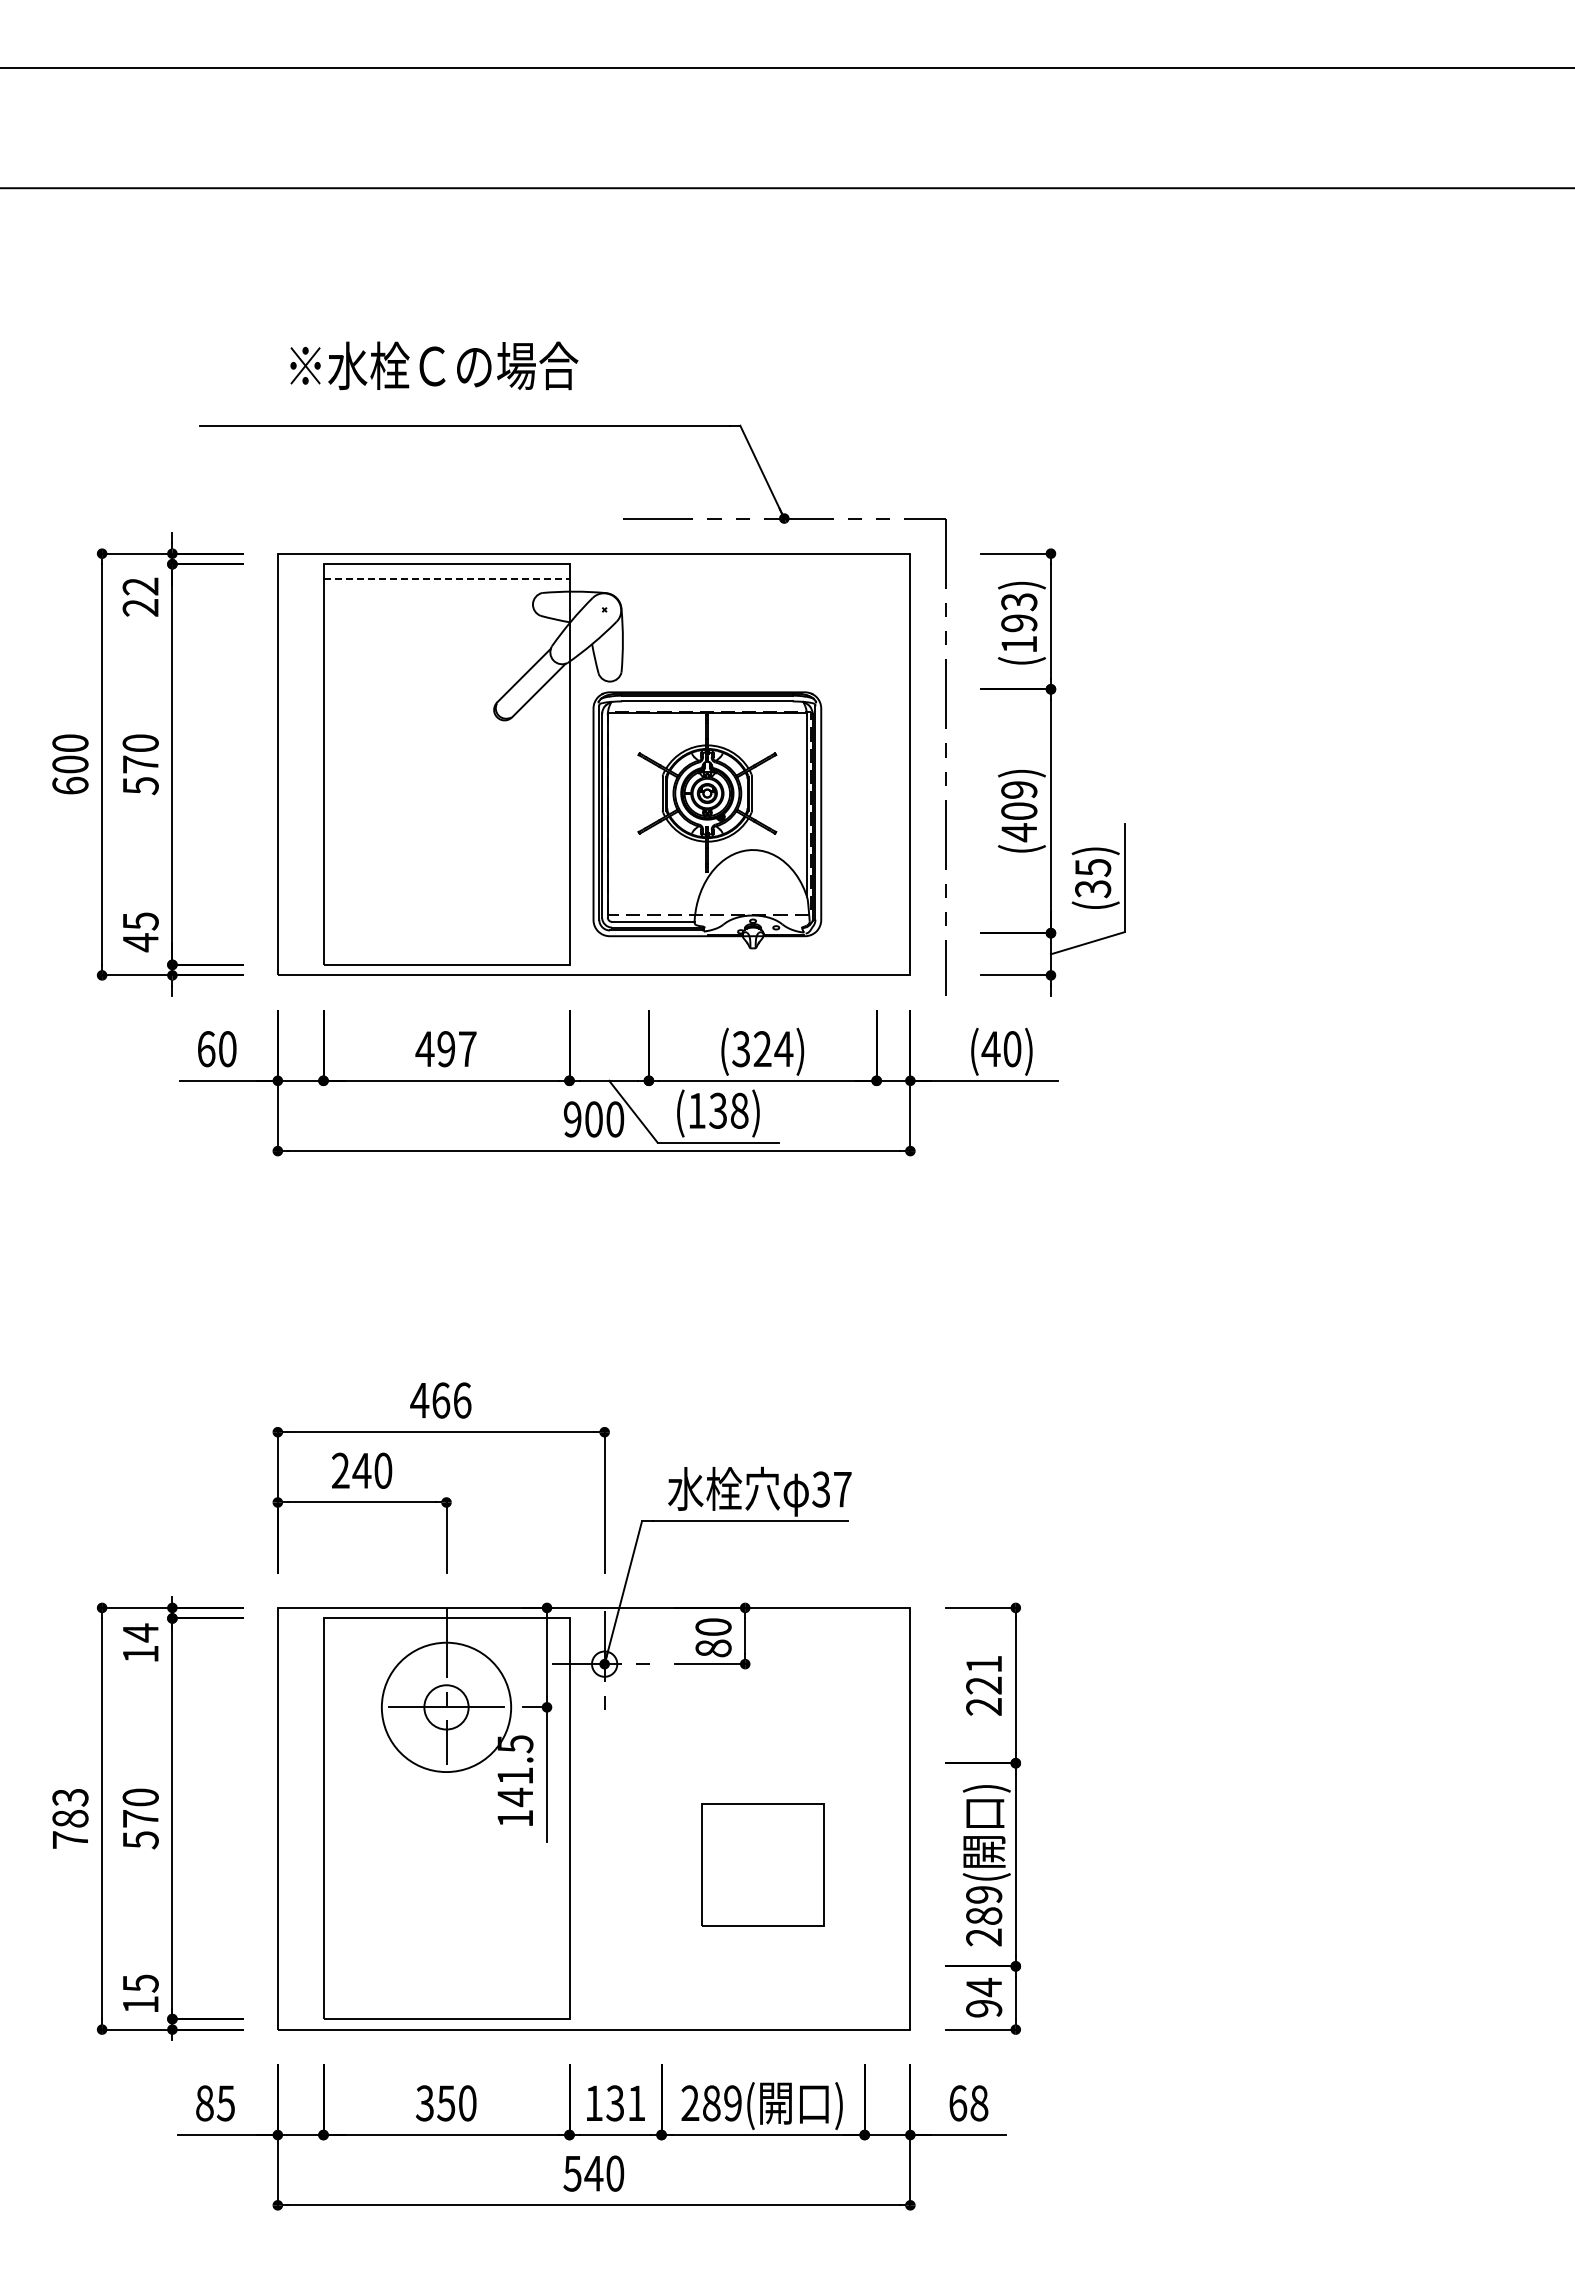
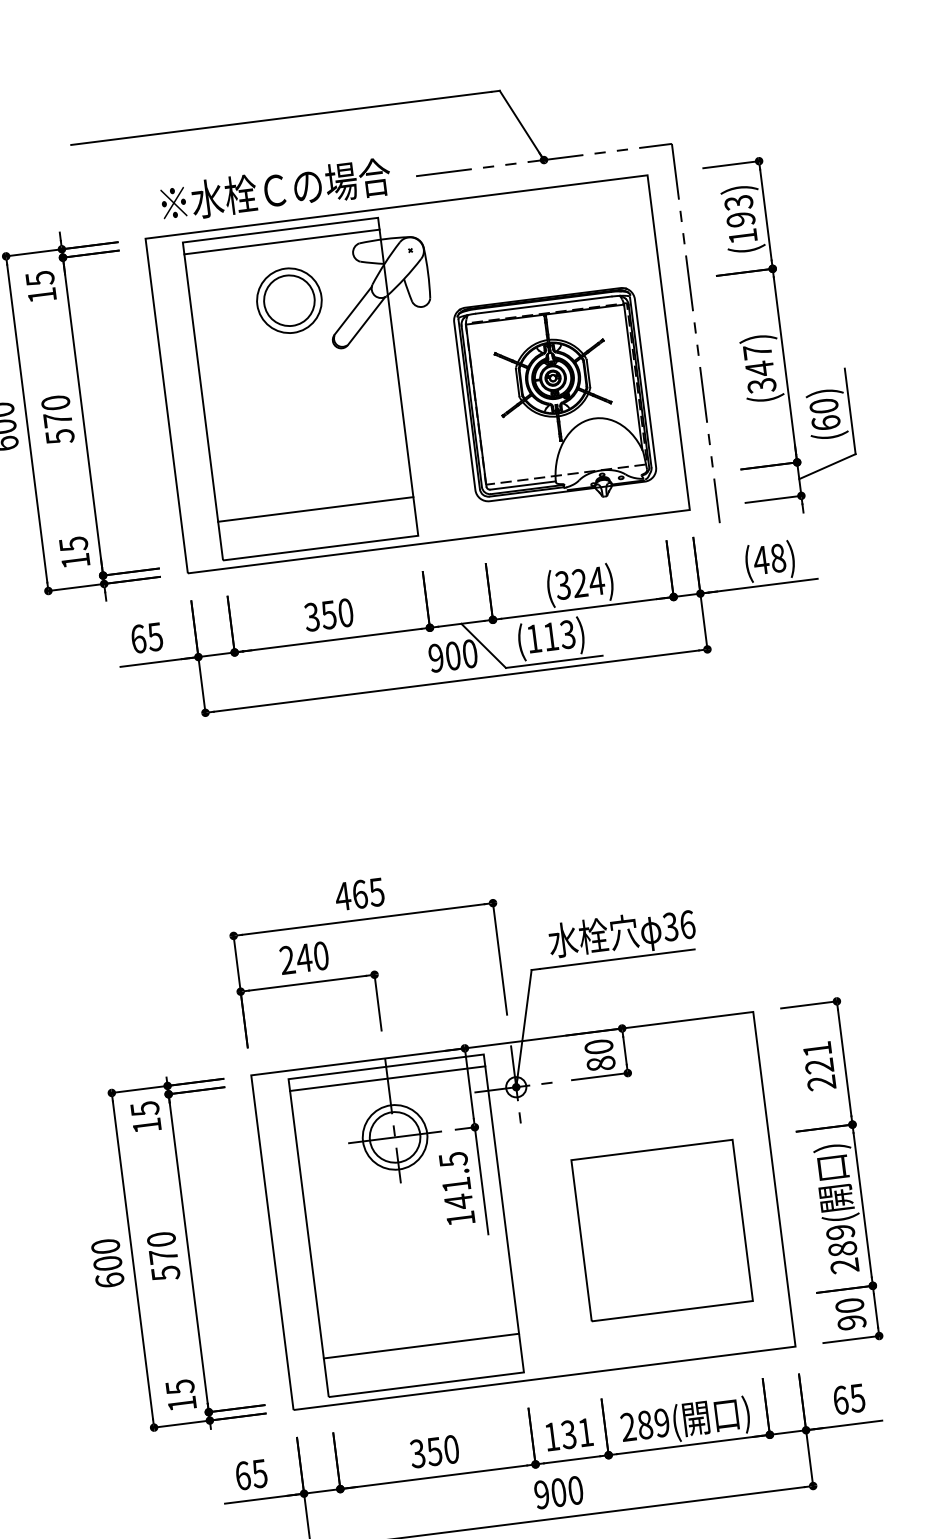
text: (434, 365) -> (276, 189), moved
line: (446, 579) -> (282, 242), dashed -> solid
text: (140, 596) -> (40, 286), 22 -> 15
part: (446, 652) -> (289, 300), added
text: (1019, 811) -> (760, 368), (409) -> (347)
part: (707, 820) -> (555, 399), moved
text: (1093, 878) -> (825, 414), (35) -> (60)
line: (446, 916) -> (315, 509), added
text: (140, 942) -> (75, 561), 45 -> 15
text: (227, 1049) -> (155, 637), 60 -> 65
text: (445, 1049) -> (328, 615), 497 -> 350
text: (1012, 1049) -> (778, 558), (40) -> (48)
text: (728, 1110) -> (559, 635), (138) -> (113)
text: (462, 1400) -> (377, 892), 466 -> 465
text: (842, 1489) -> (687, 924), 37 -> 36
text: (140, 1632) -> (144, 1108), 14 -> 15
line: (446, 1633) -> (387, 1078), added
circle: (446, 1706) -> (395, 1136), size x0.62
circle: (446, 1707) -> (395, 1137), size x1.43
text: (70, 1818) -> (107, 1263), 783 -> 600
part: (763, 1864) -> (662, 1230), size x1.67
line: (446, 1970) -> (421, 1346), added
text: (984, 1987) -> (850, 1305), 94 -> 90
text: (204, 2103) -> (242, 1475), 85 -> 65
text: (979, 2103) -> (857, 1398), 68 -> 65
text: (583, 2173) -> (550, 1493), 540 -> 900

